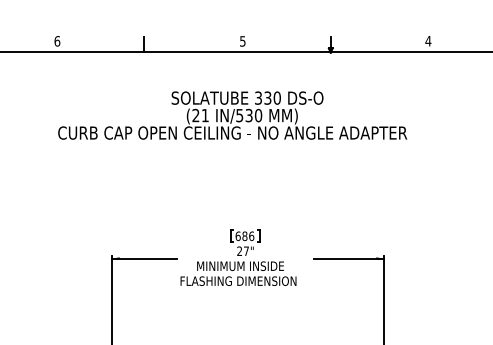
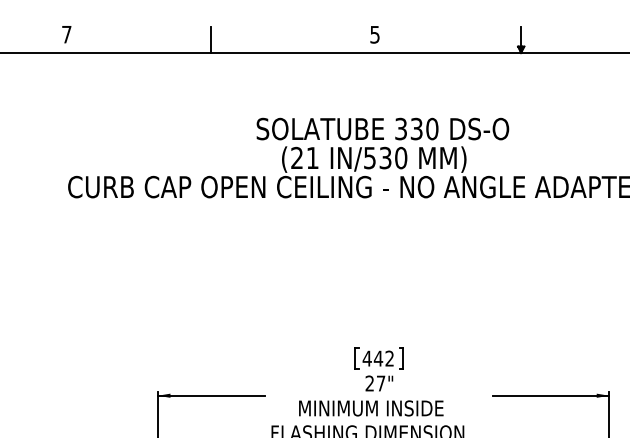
text: (57, 41) -> (66, 34), 6 -> 7
text: (244, 236) -> (377, 359), 686 -> 442

